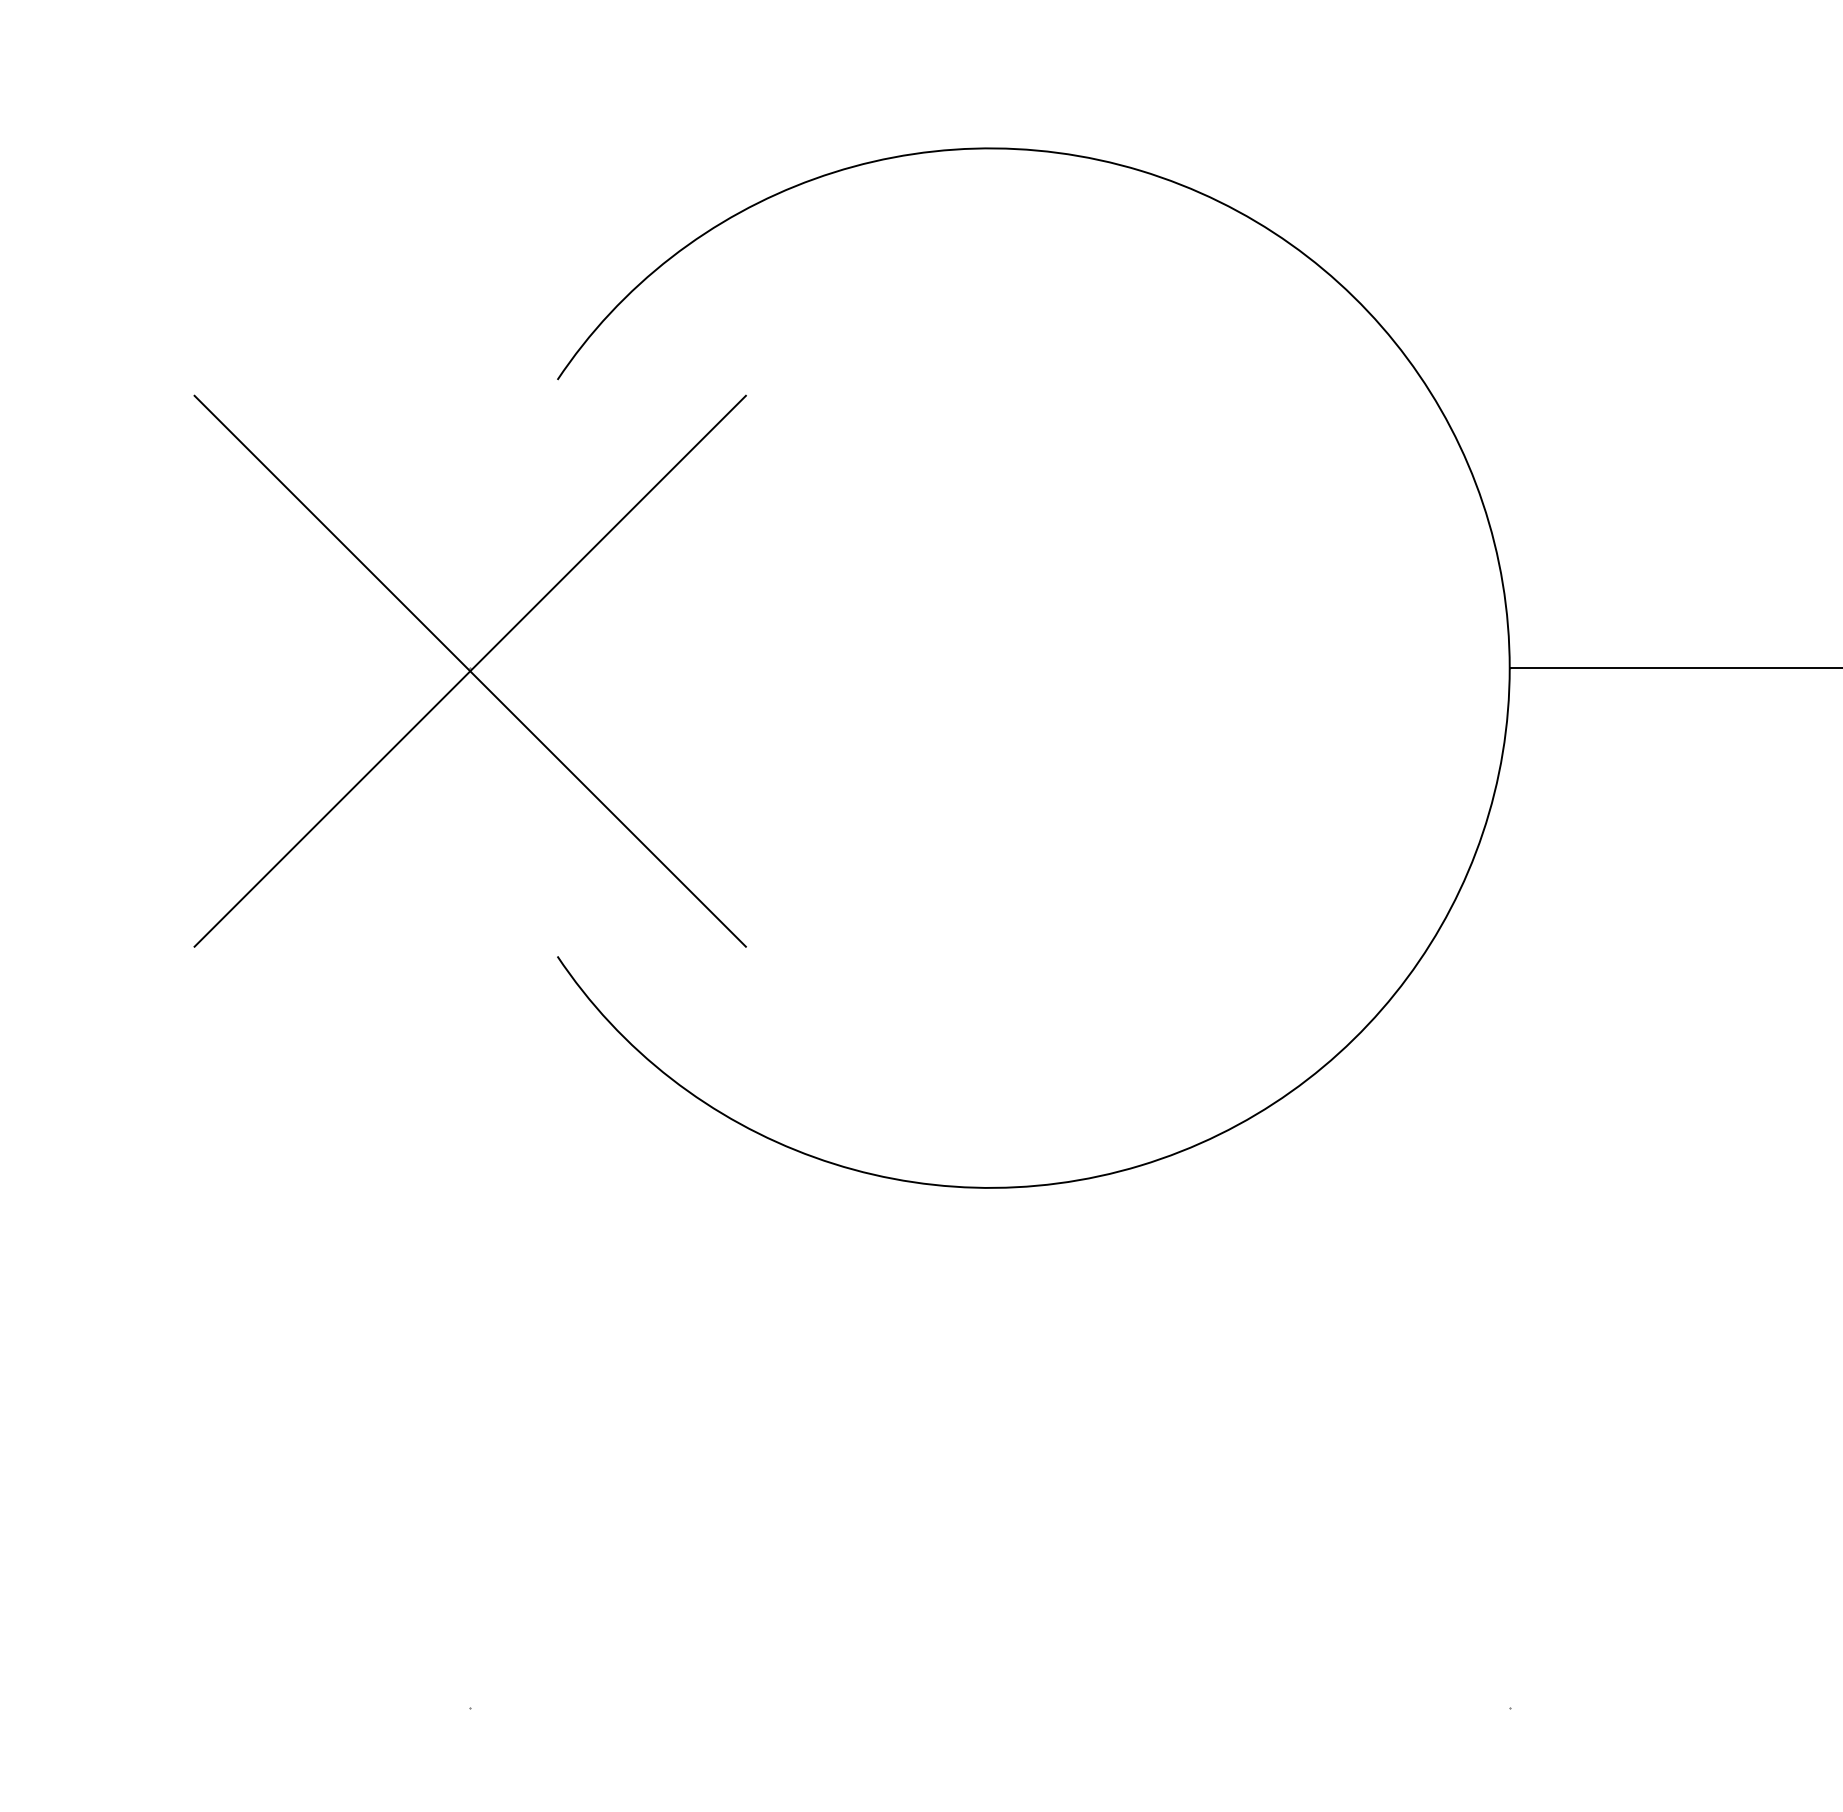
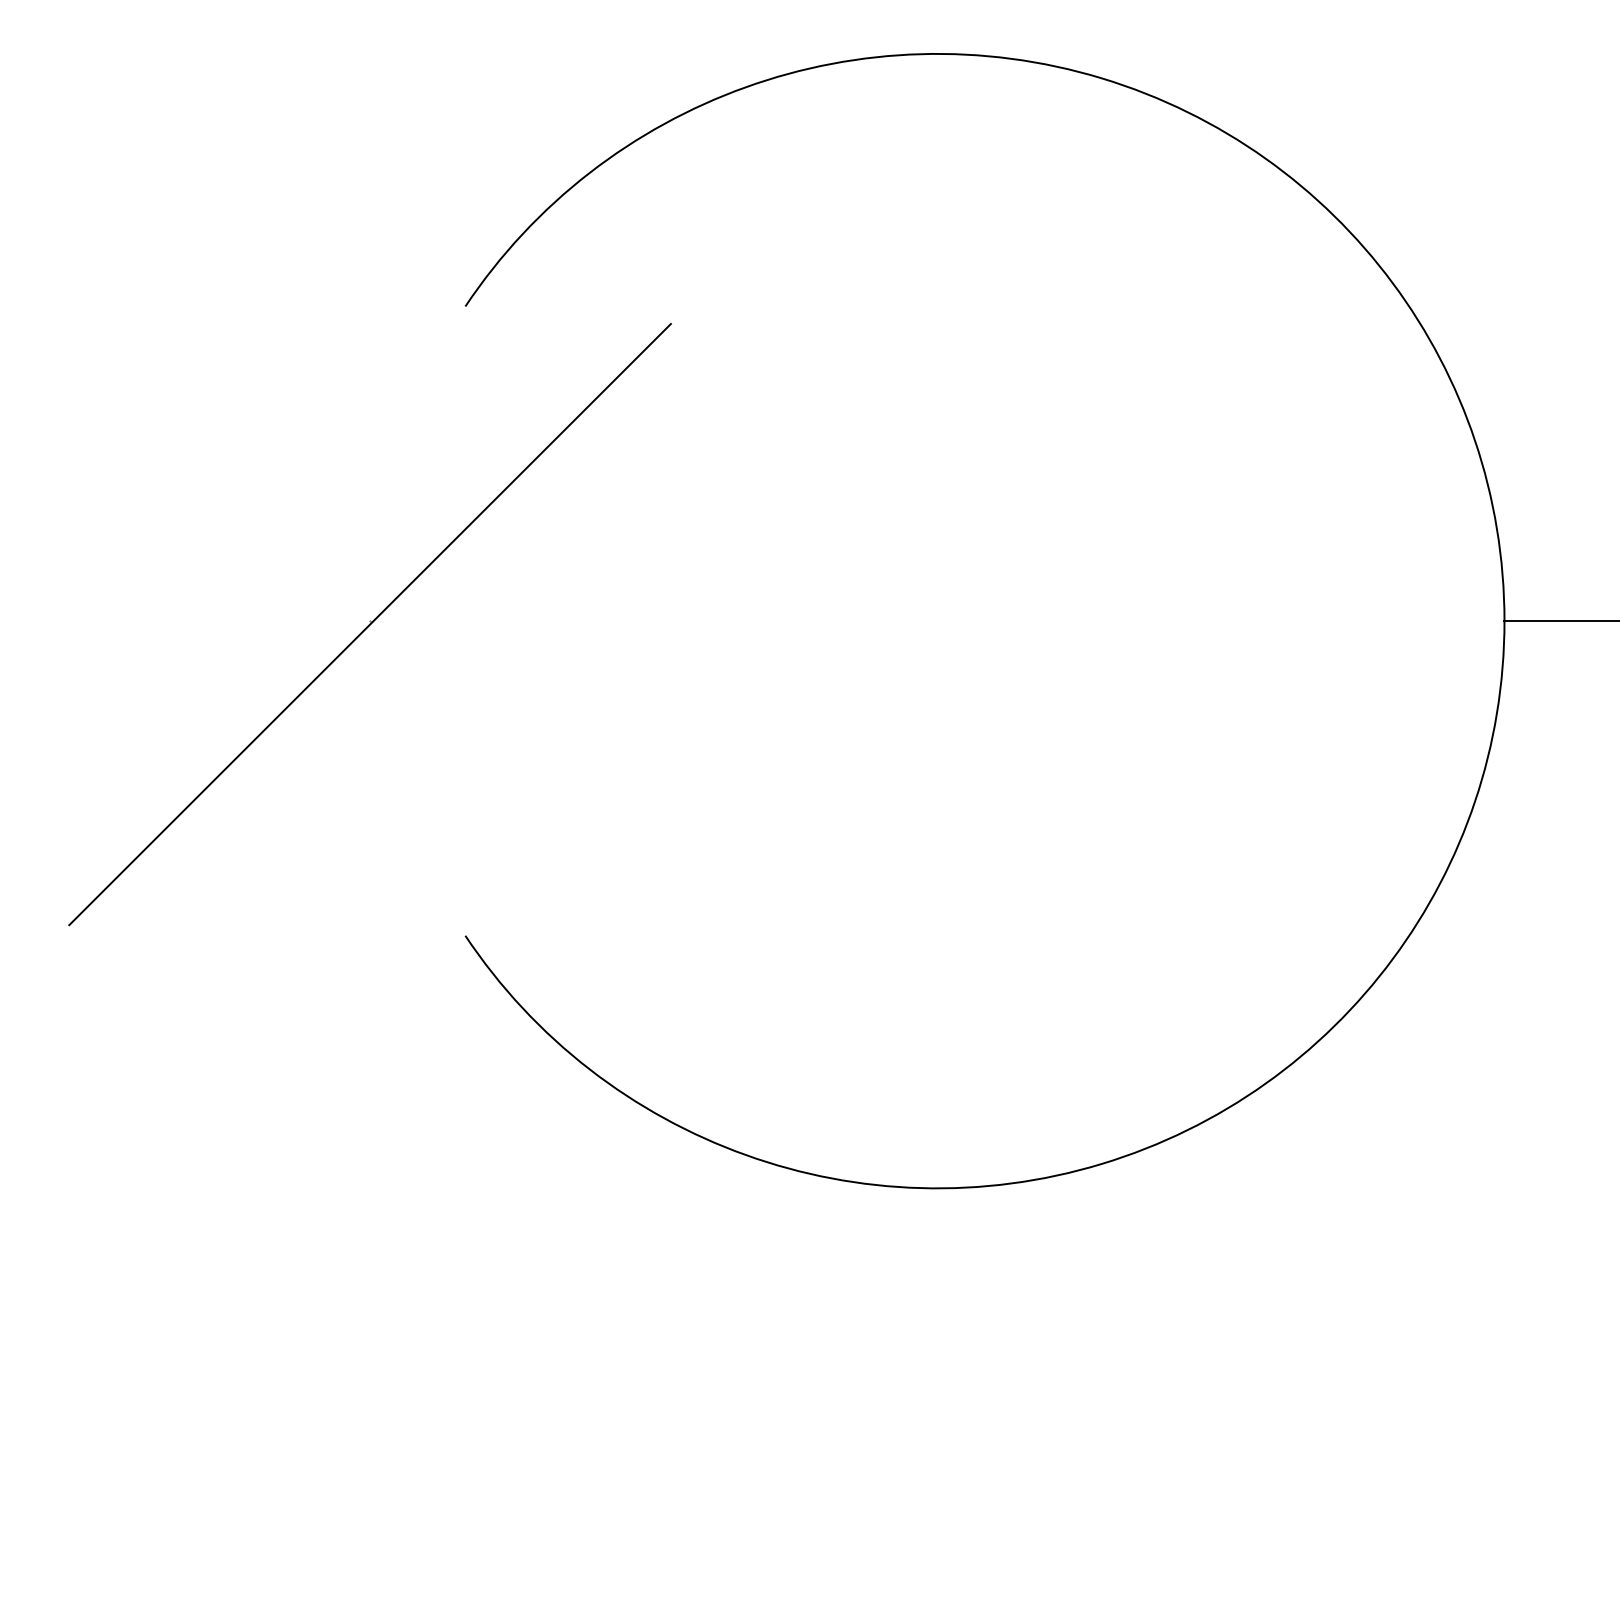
line: (469, 670) -> (369, 623), removed

